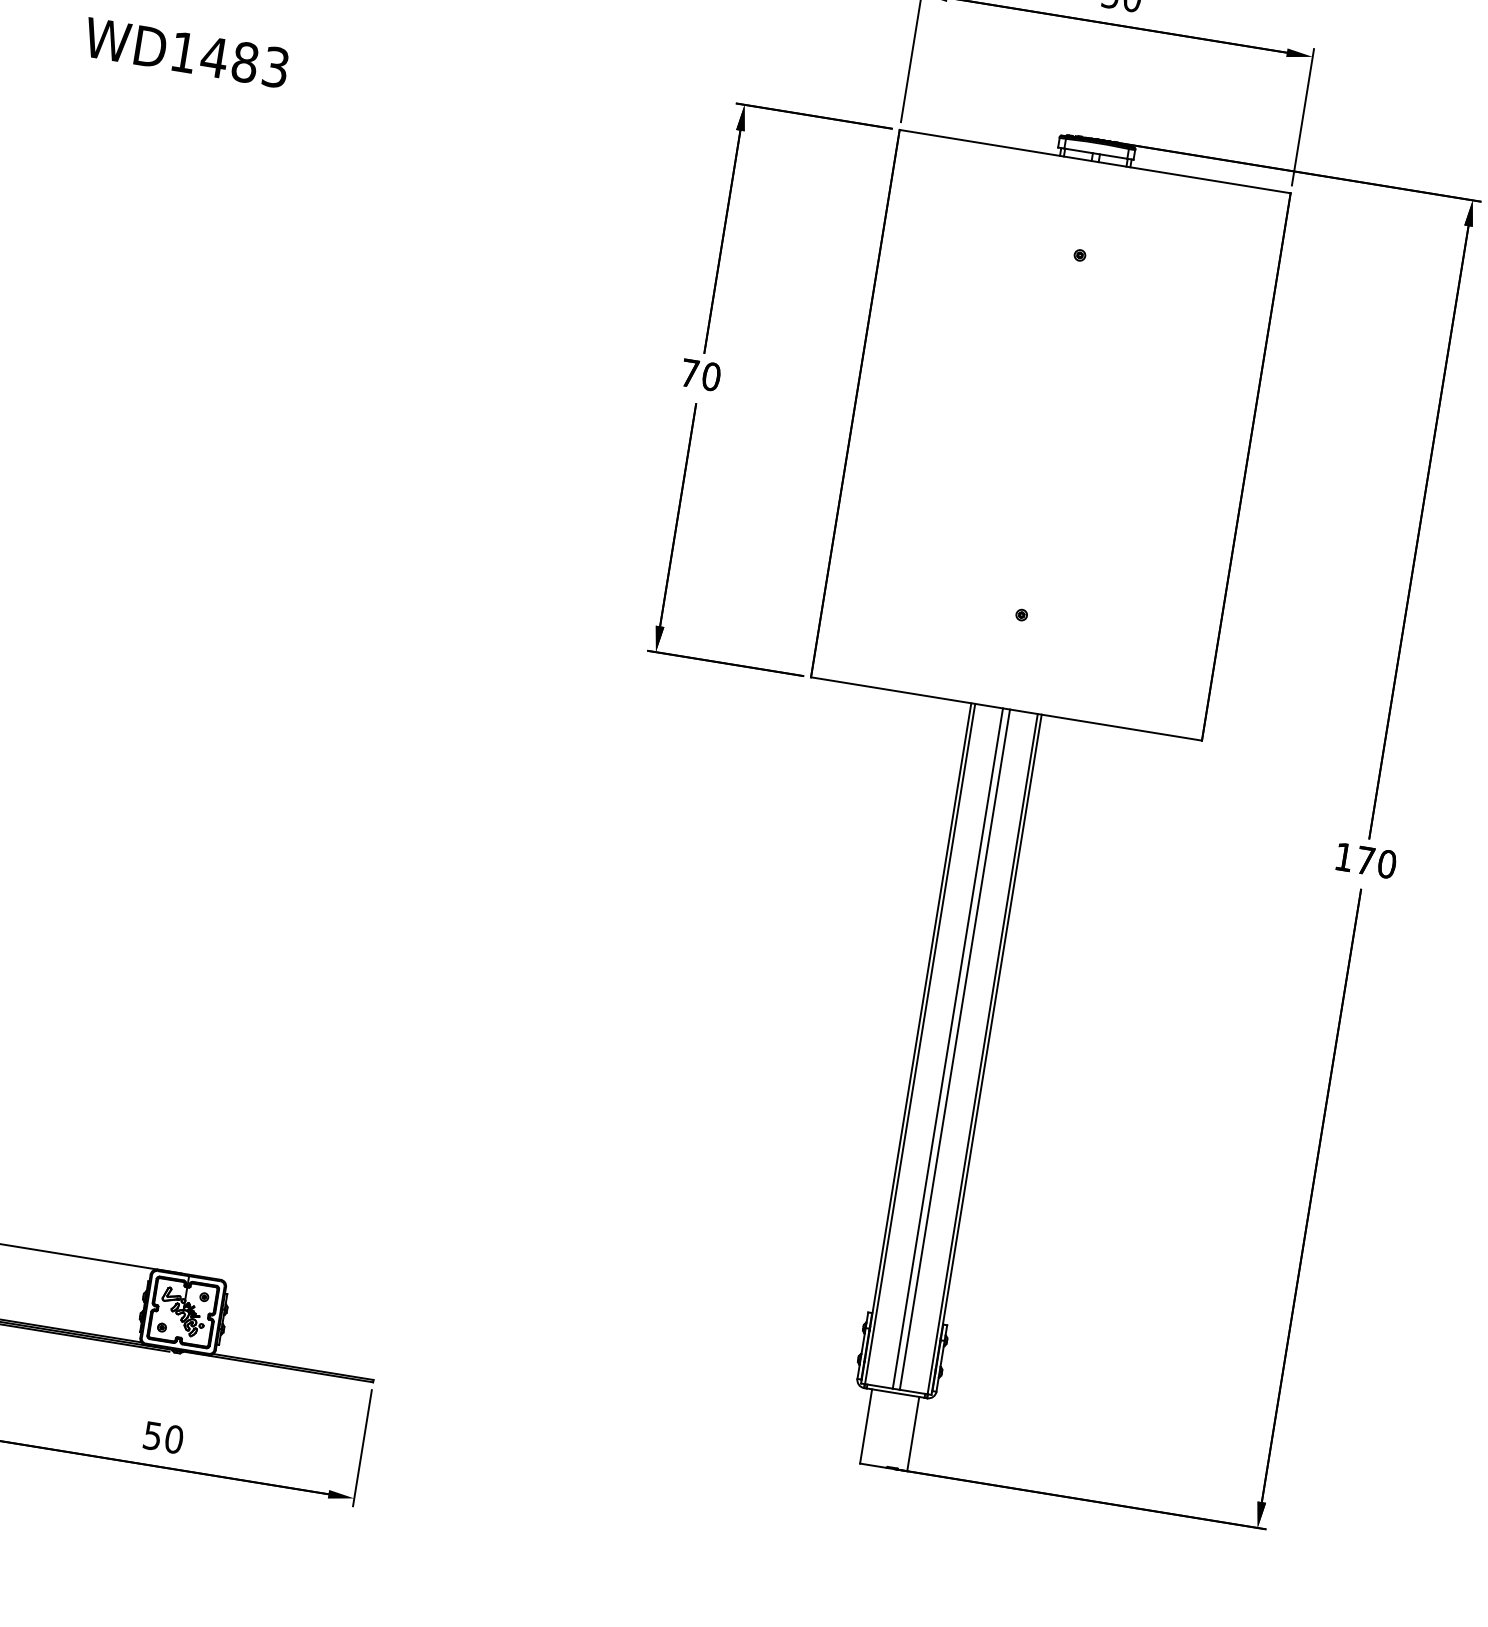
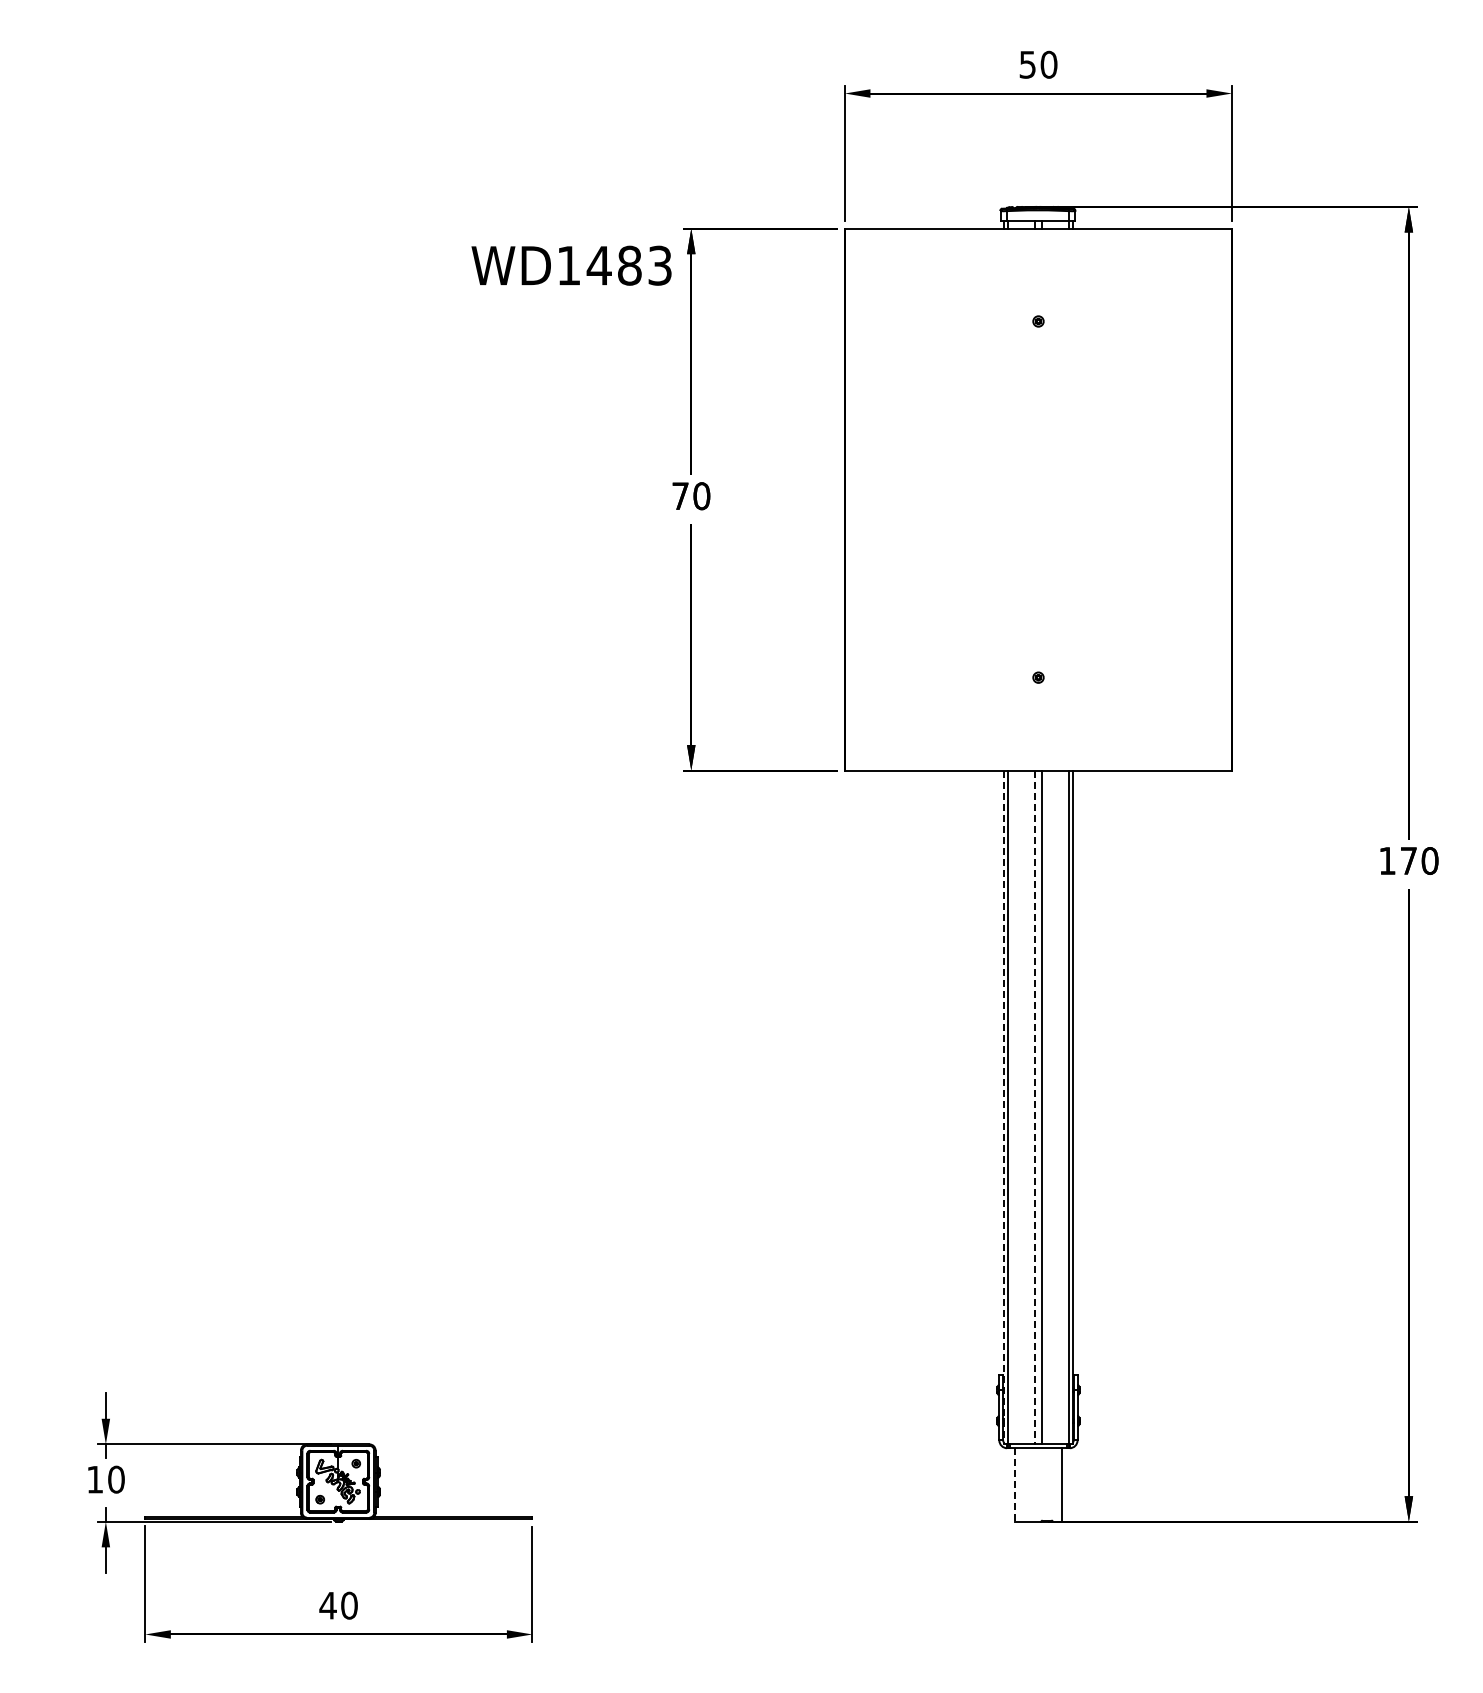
text: (186, 52) -> (571, 265), moved
line: (916, 1043) -> (1003, 1107), solid -> dashed
line: (947, 1048) -> (1034, 1107), solid -> dashed
line: (866, 1427) -> (1015, 1485), solid -> dashed
text: (152, 1435) -> (327, 1605), 50 -> 40

